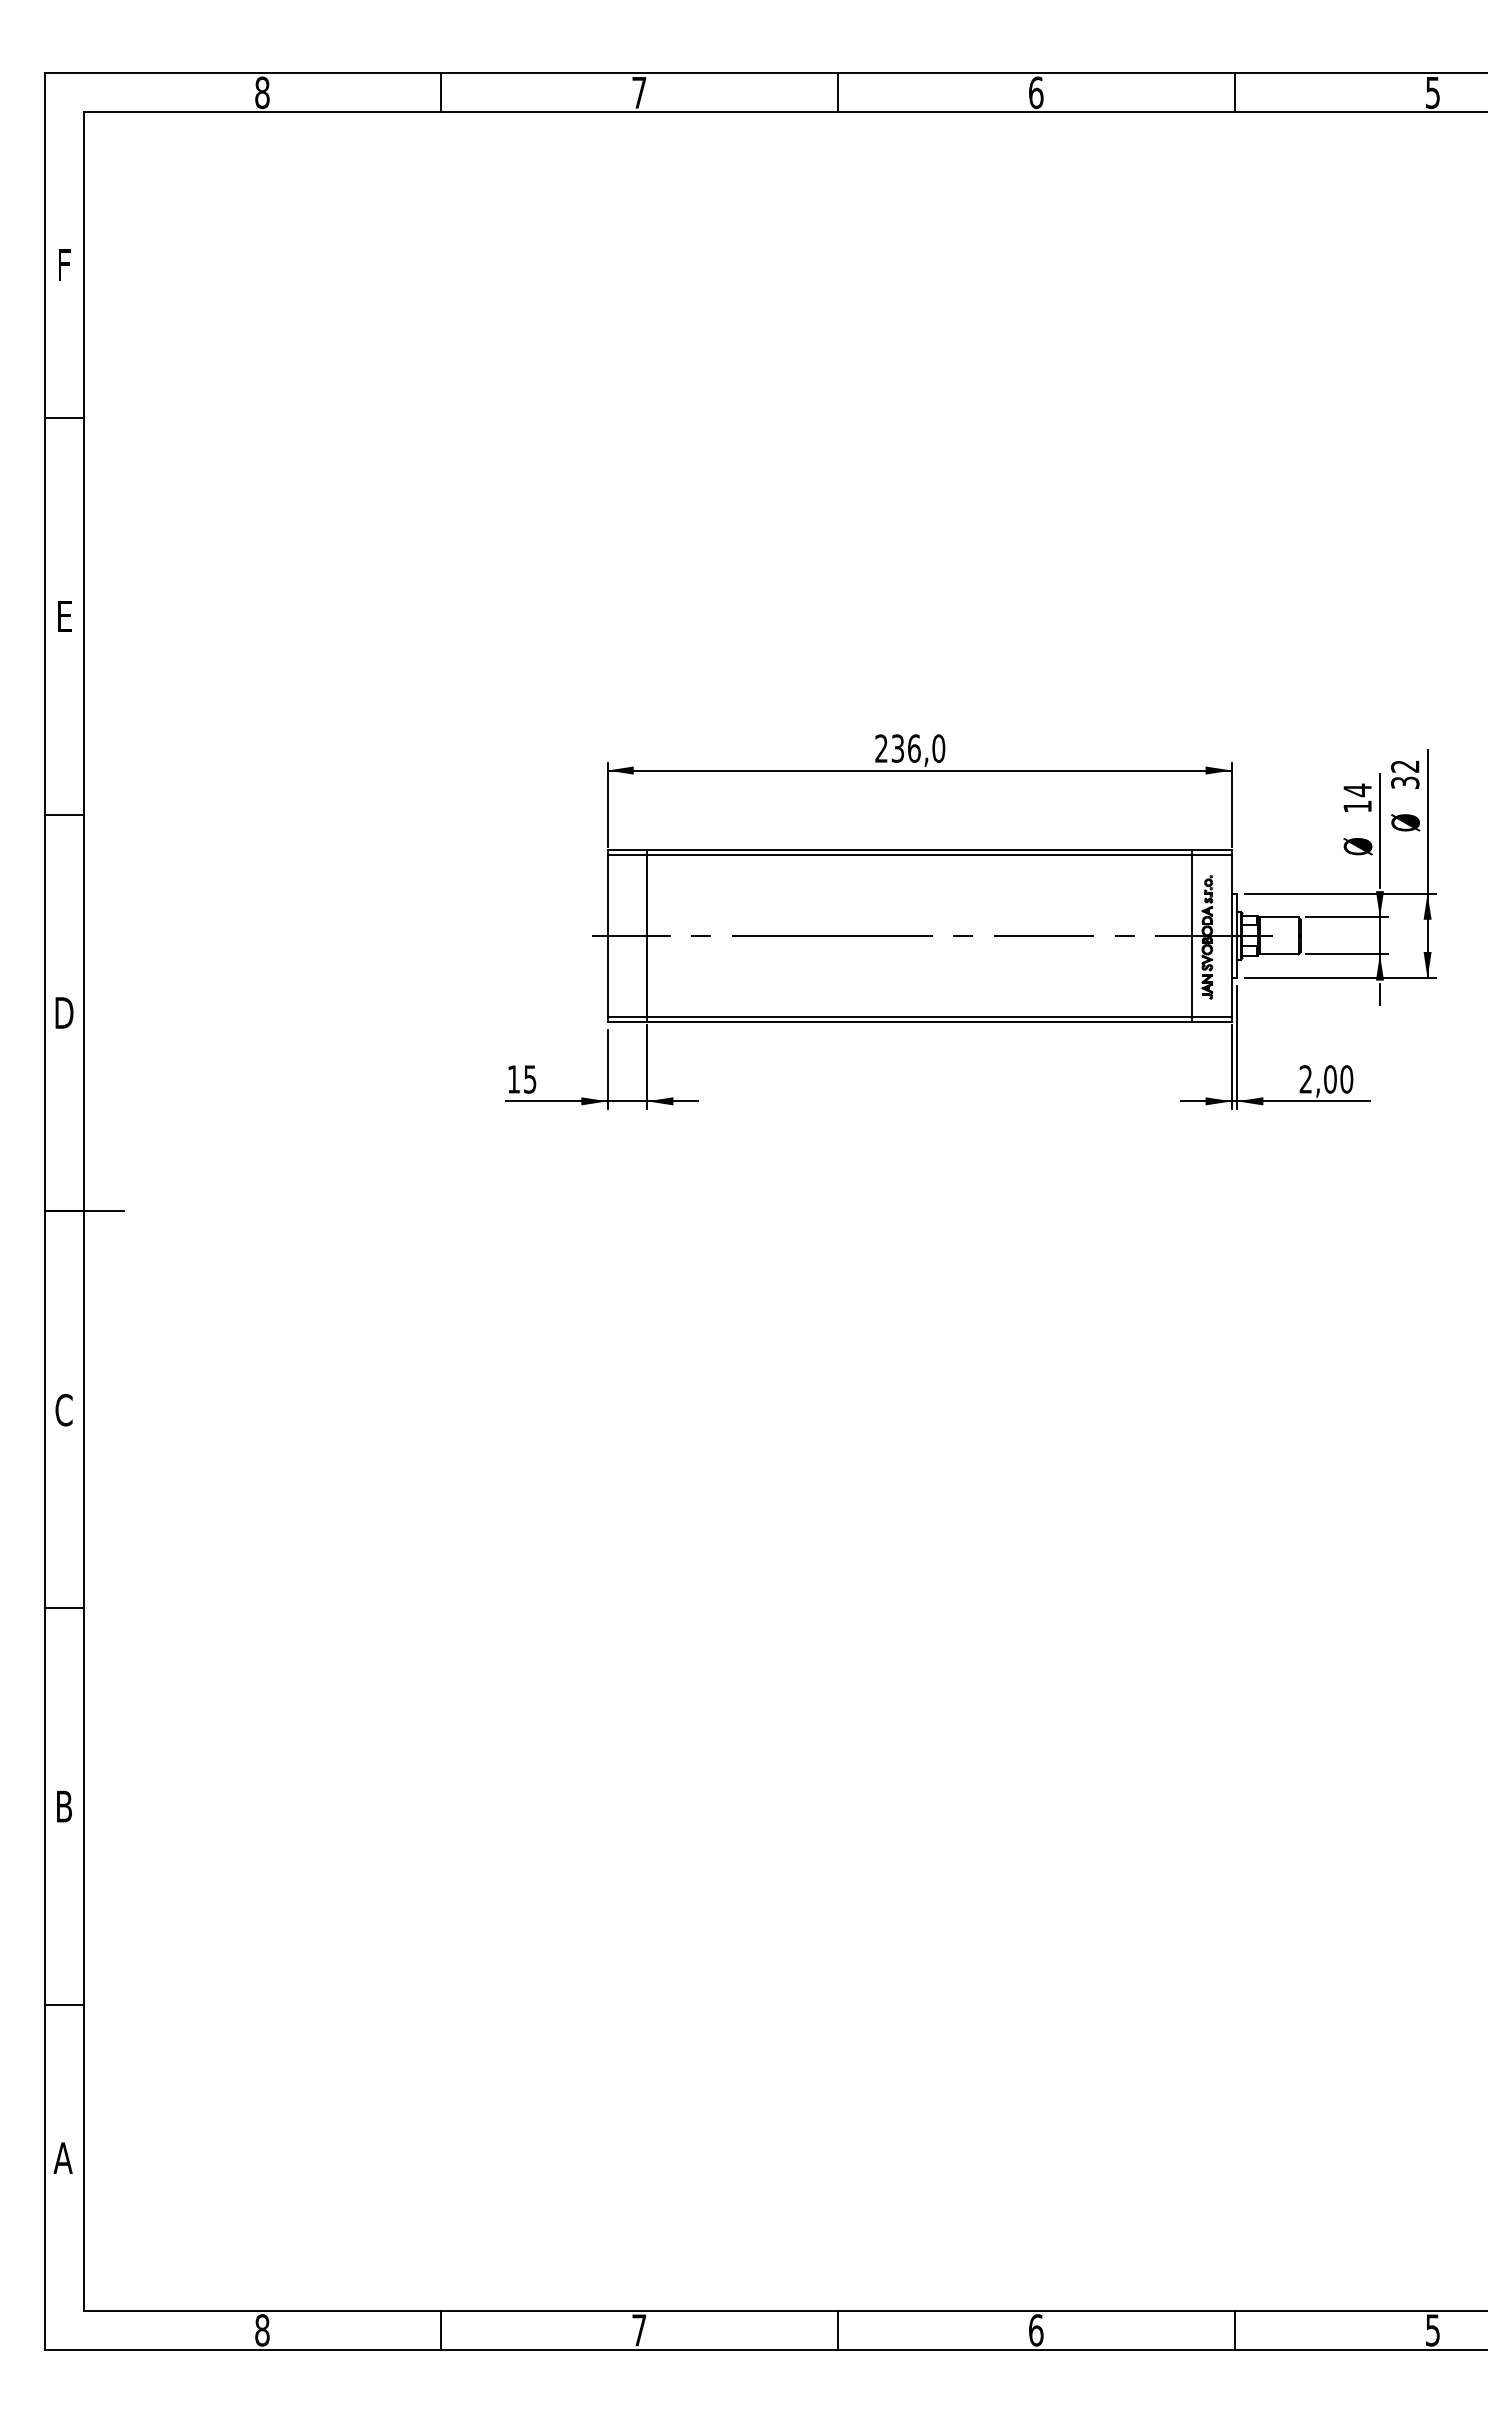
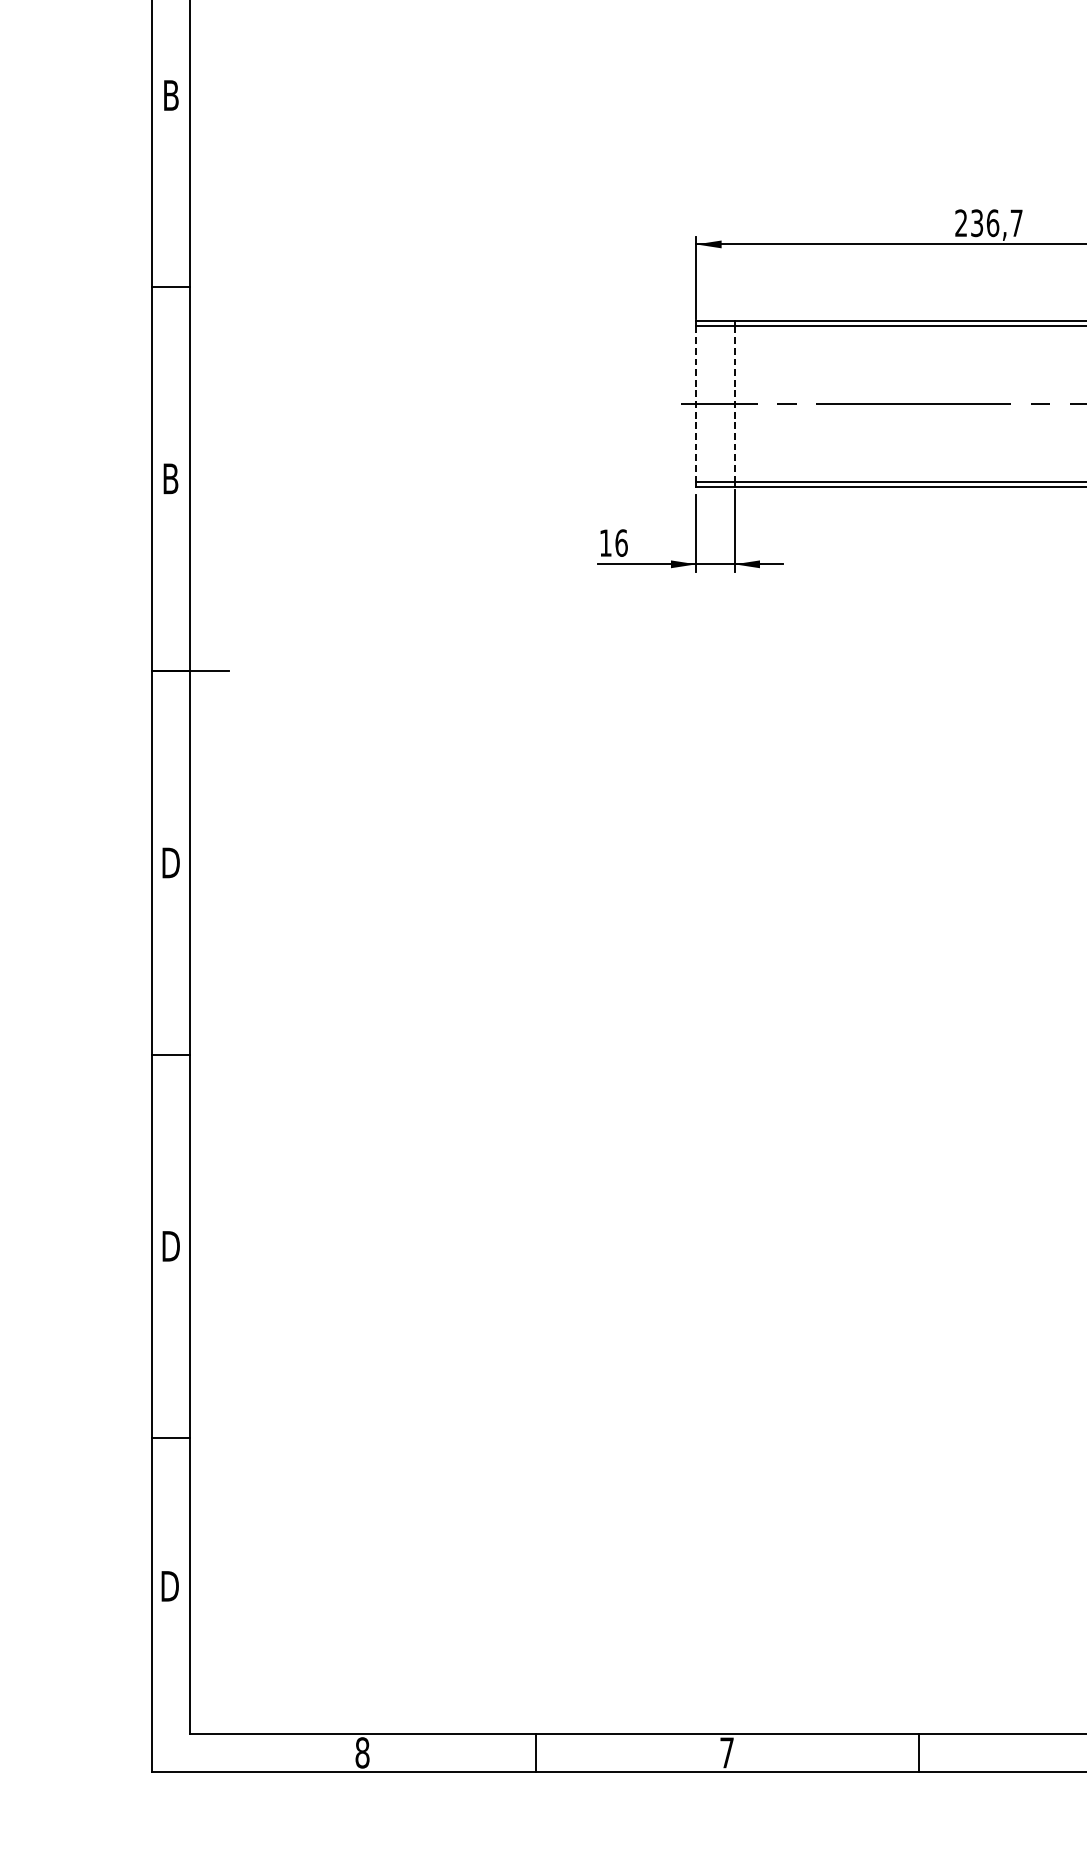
text: (64, 616) -> (171, 95), E -> B
text: (938, 748) -> (1016, 223), 236,0 -> 236,7
line: (607, 935) -> (696, 403), solid -> dashed
line: (647, 935) -> (734, 403), solid -> dashed
text: (64, 1012) -> (171, 478), D -> B
text: (530, 1079) -> (621, 543), 15 -> 16
text: (64, 1409) -> (171, 862), C -> D
text: (64, 1806) -> (171, 1246), B -> D
text: (62, 2157) -> (169, 1585), A -> D

